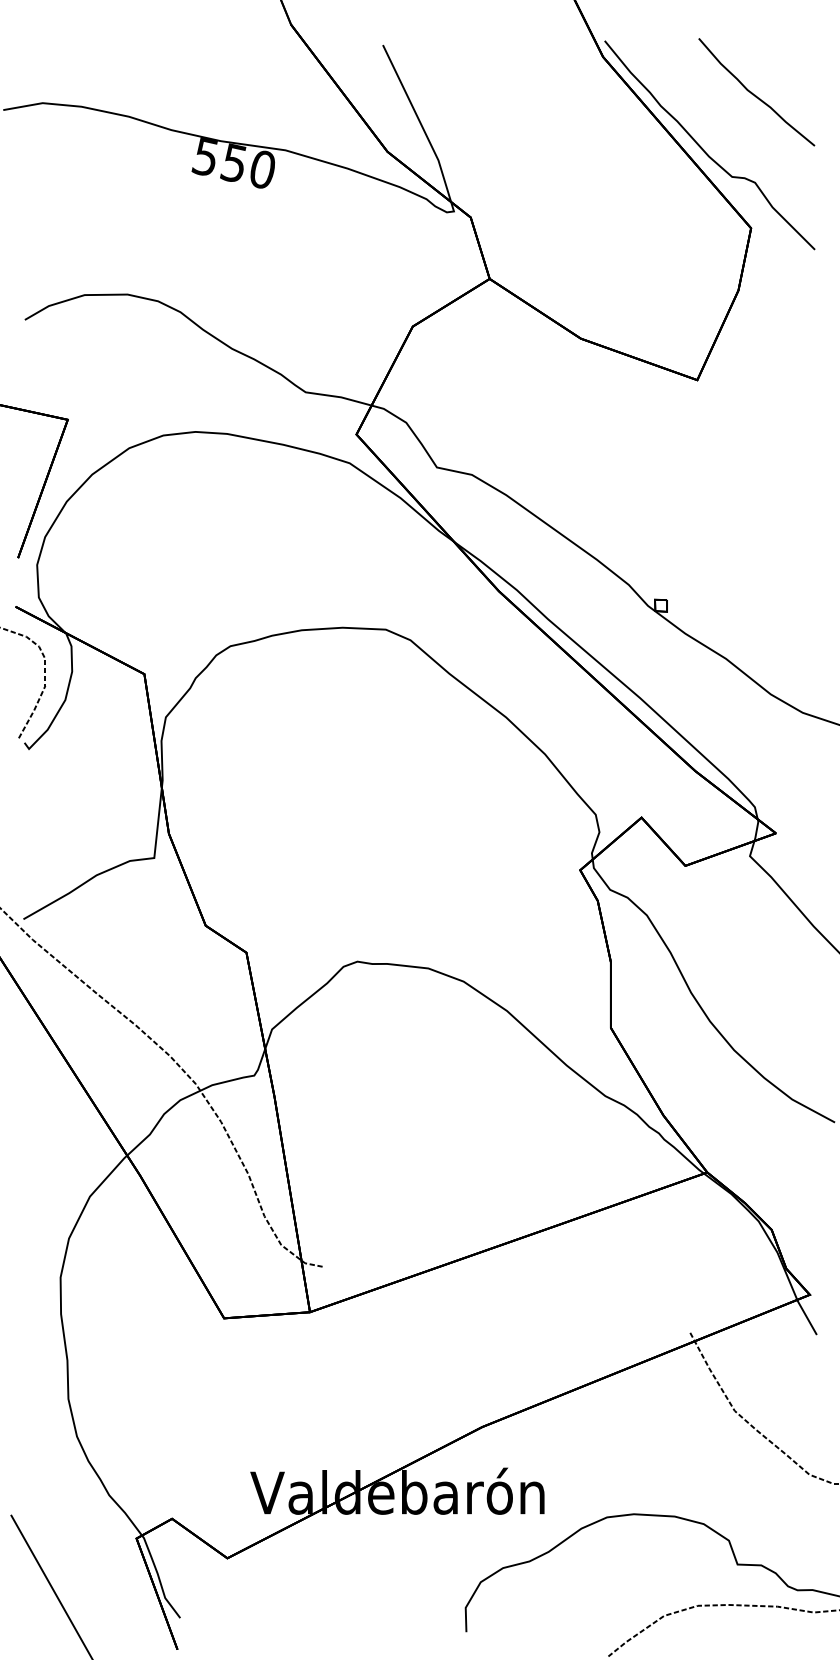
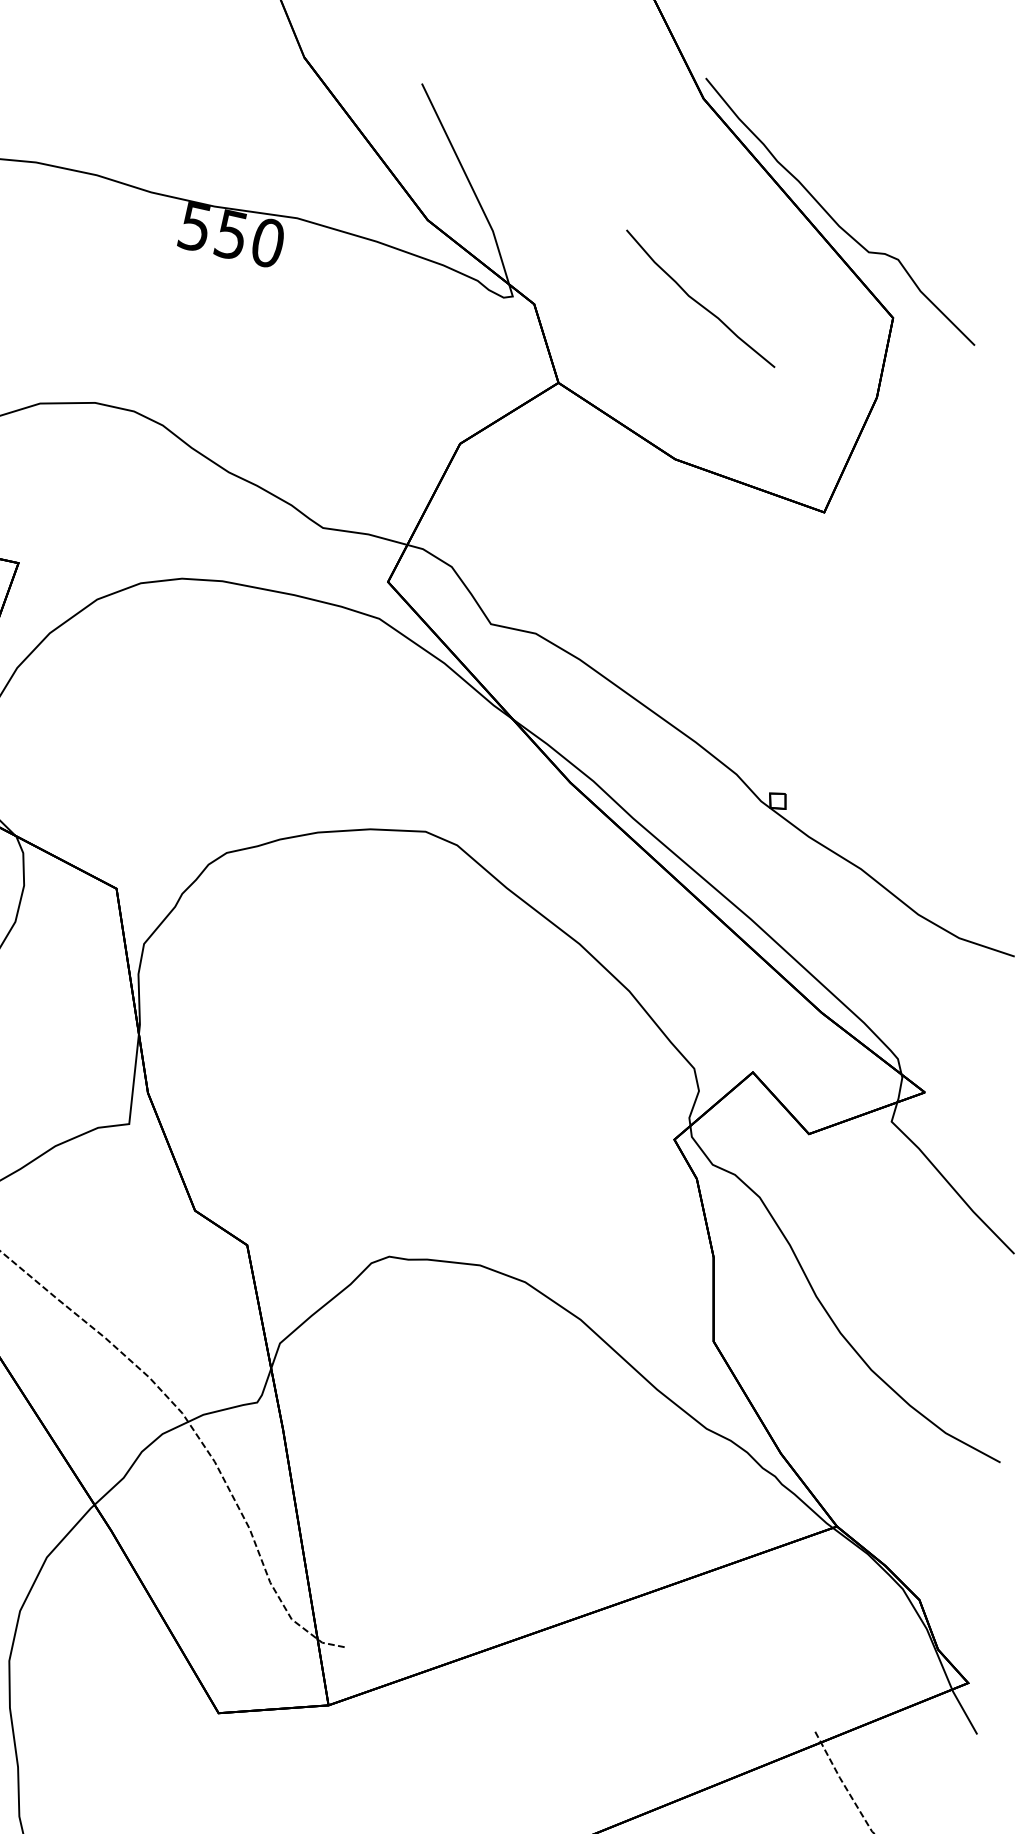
curve: (755, 94) -> (699, 301), moved

